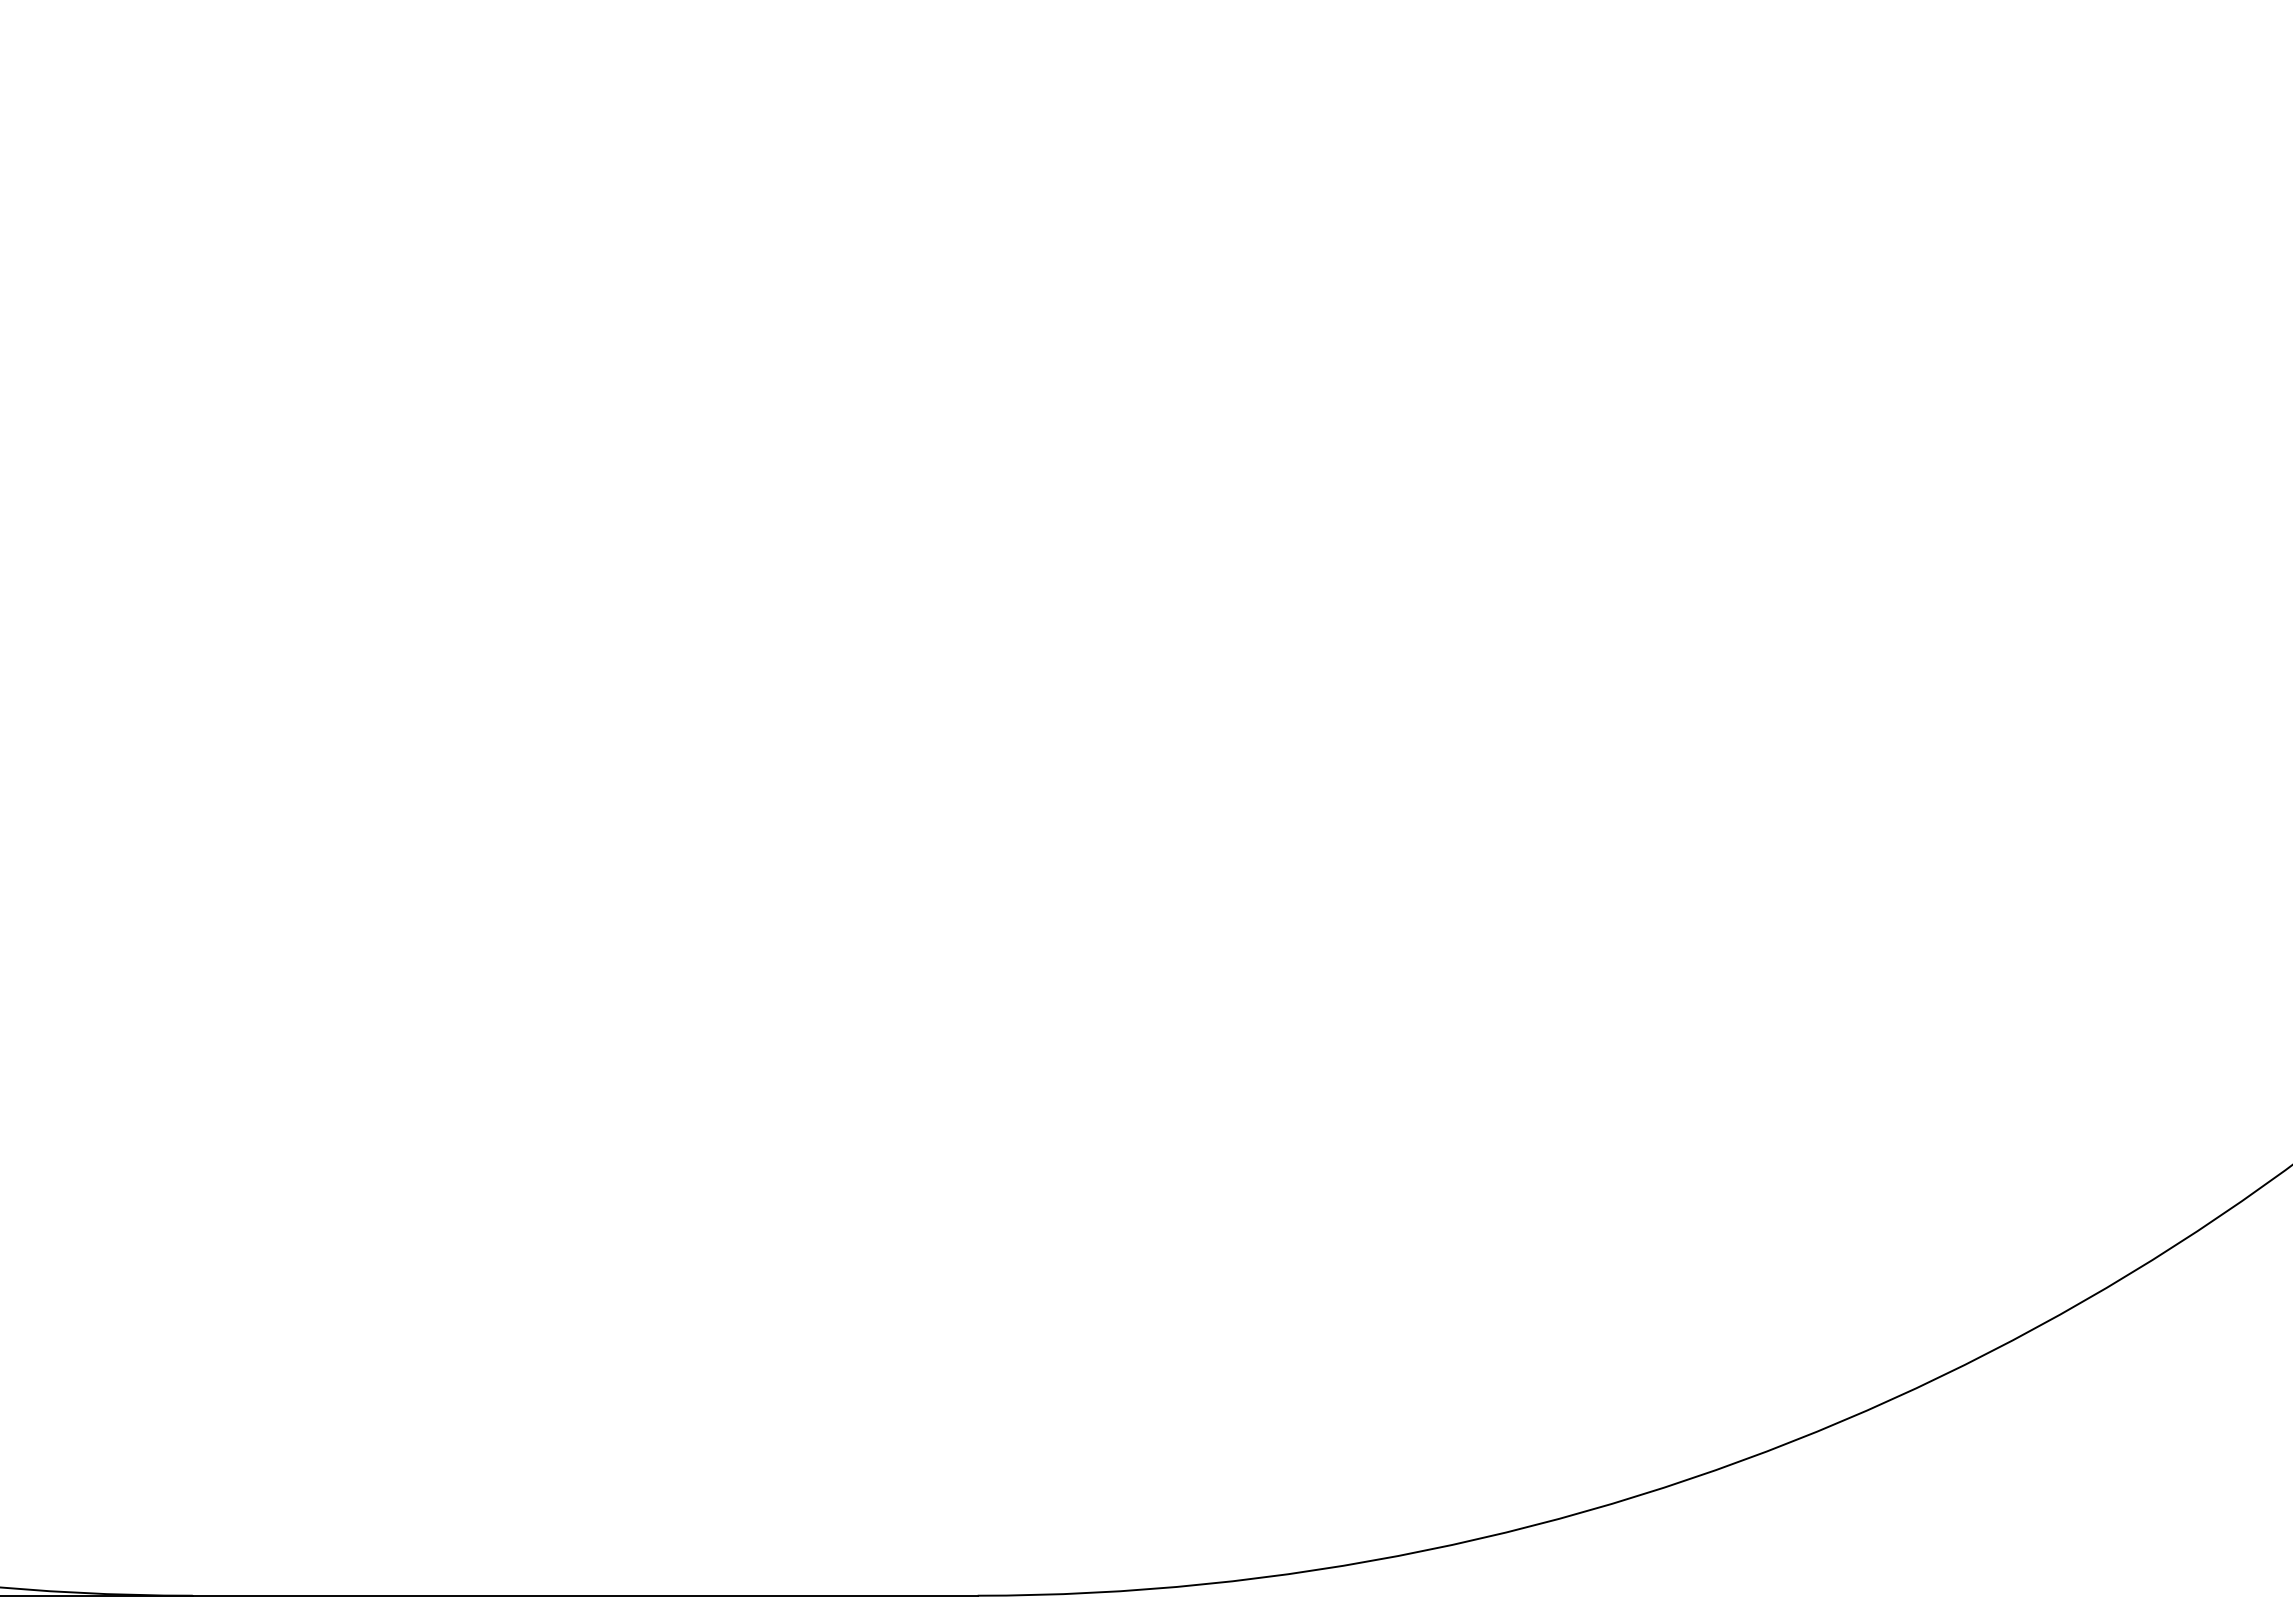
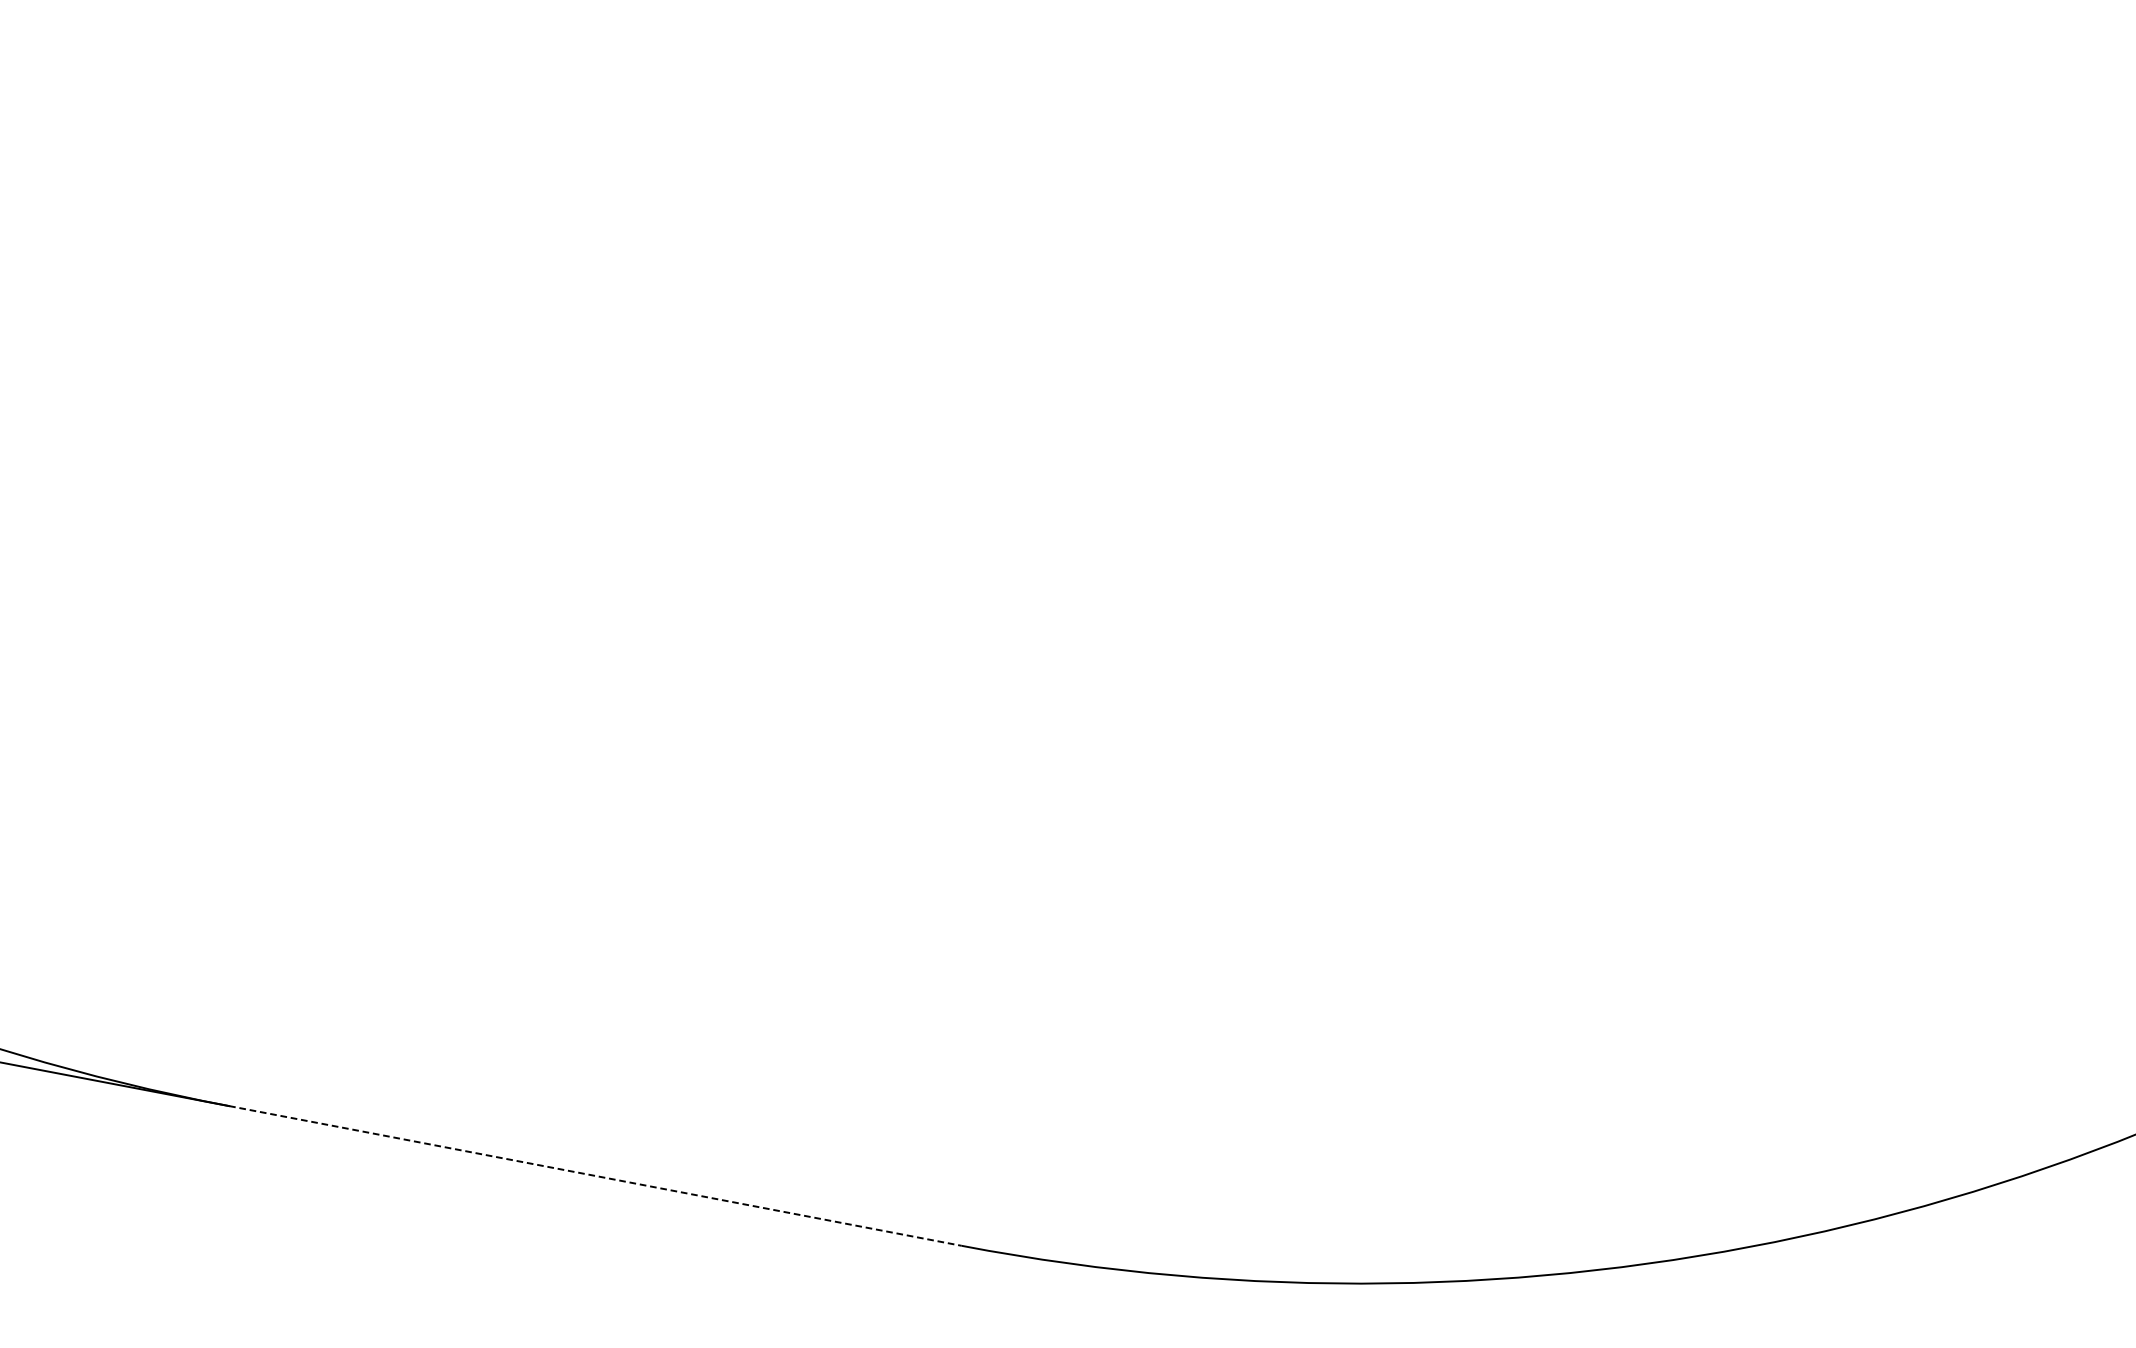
line: (585, 1595) -> (595, 1175), solid -> dashed

